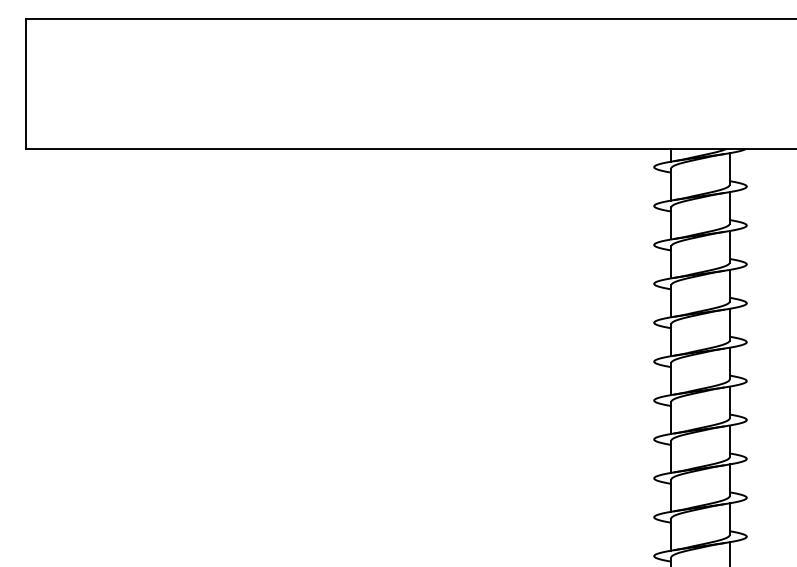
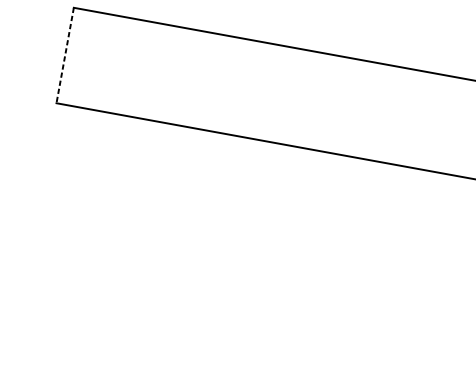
line: (26, 84) -> (65, 55), solid -> dashed

